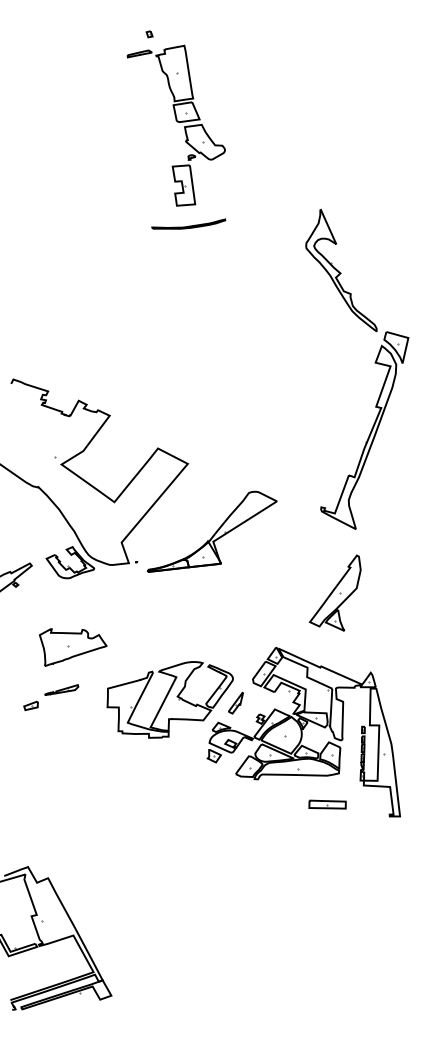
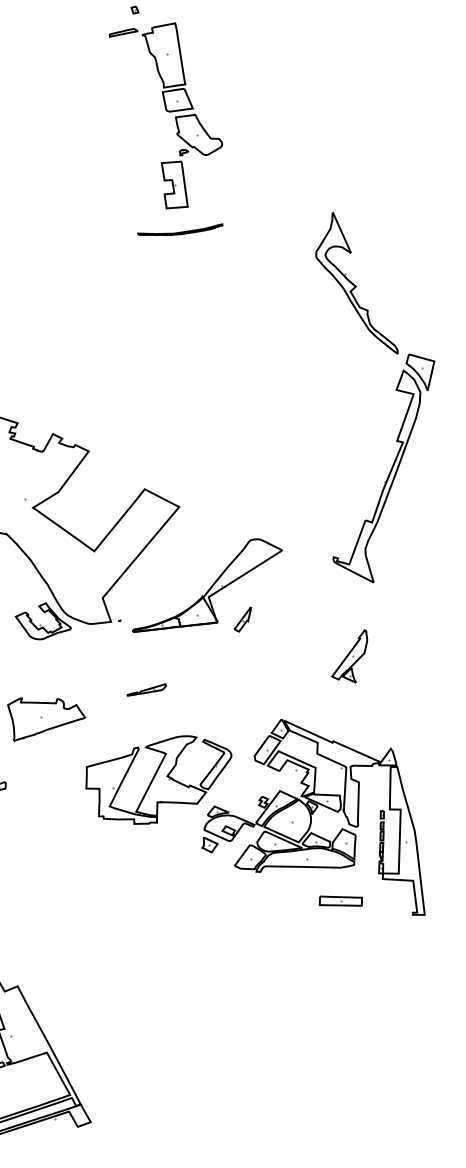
part: (334, 592) -> (348, 655), size x0.6
part: (61, 689) -> (146, 689), moved
part: (235, 702) -> (242, 618), moved

